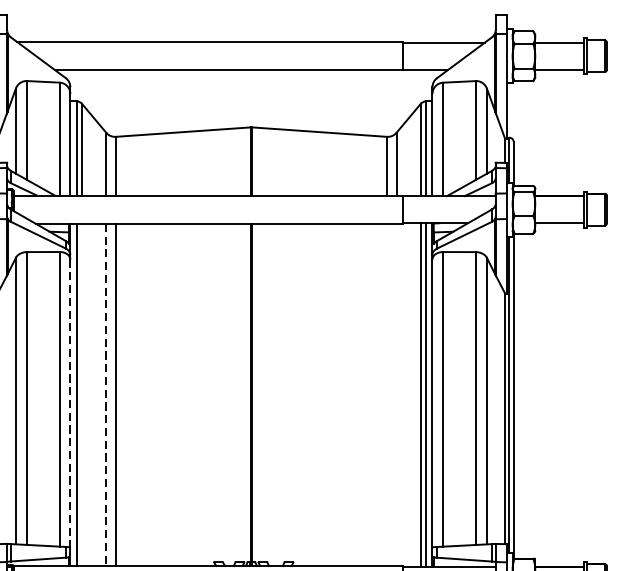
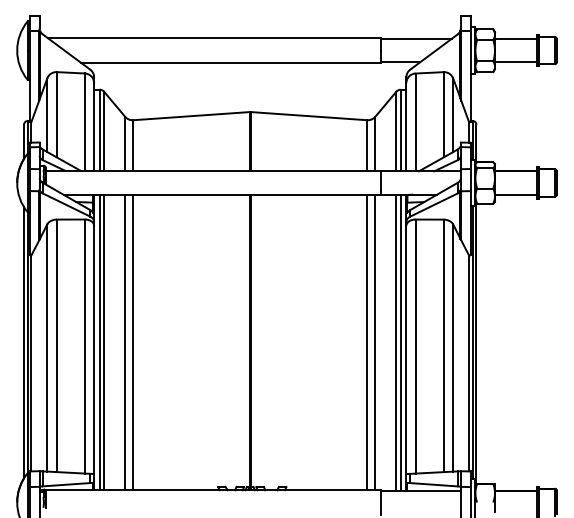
line: (82, 394) -> (104, 342), added
line: (106, 394) -> (125, 342), dashed -> solid
line: (387, 394) -> (367, 342), added
line: (396, 394) -> (375, 342), added
line: (70, 403) -> (94, 350), dashed -> solid

